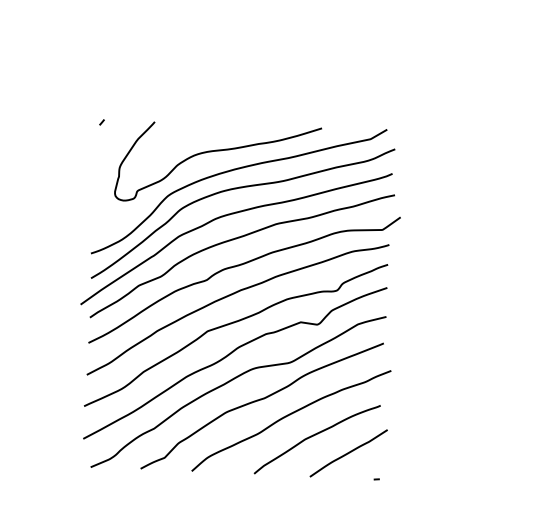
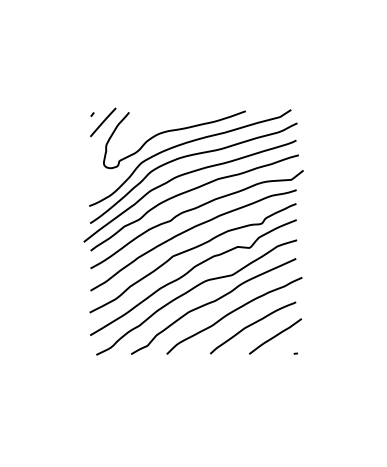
line: (117, 134) -> (103, 122), added

